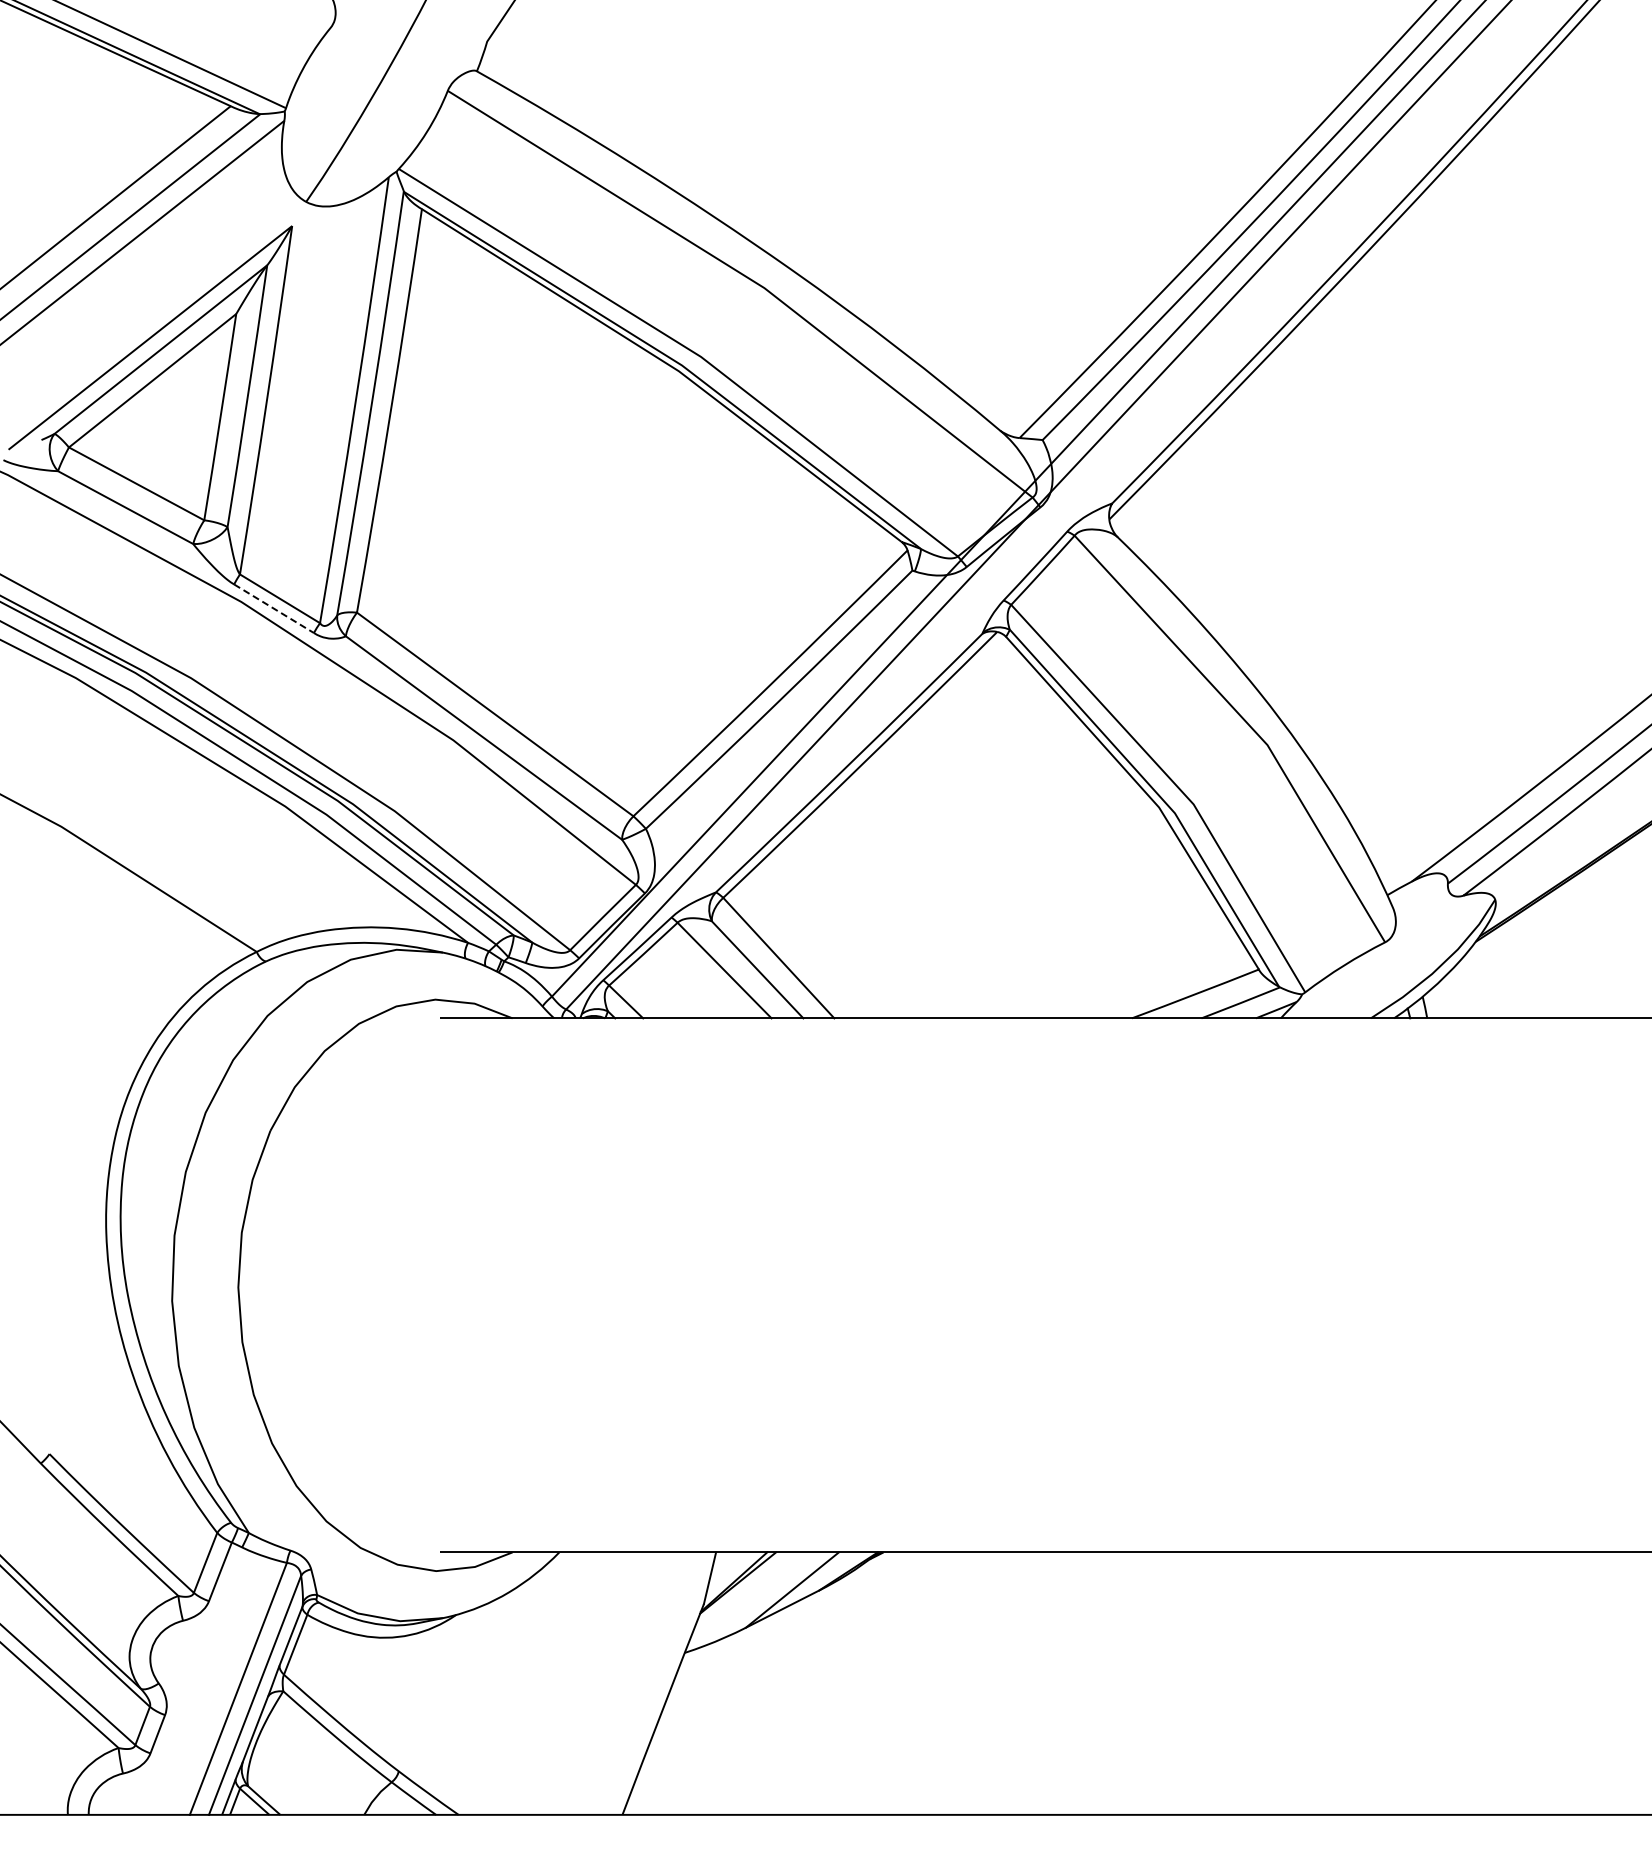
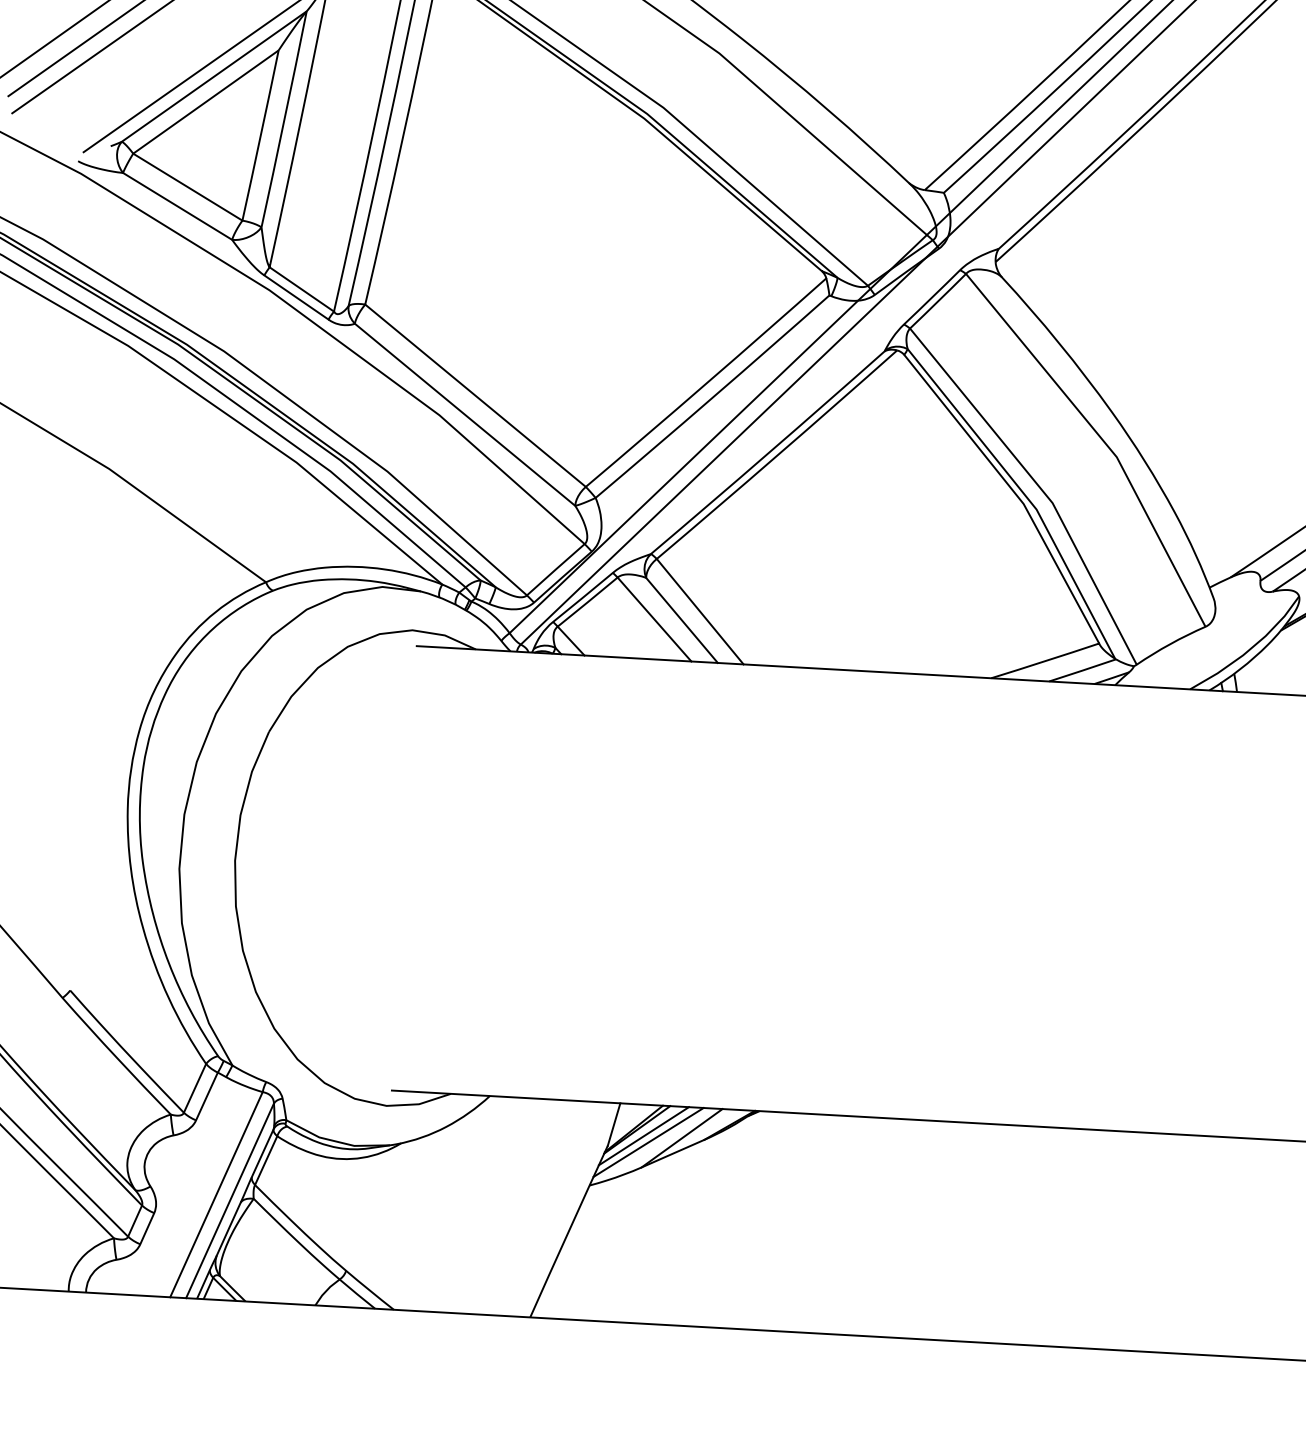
line: (274, 608) -> (296, 297), dashed -> solid
line: (746, 1590) -> (643, 1136), added
line: (752, 1597) -> (648, 1142), added

